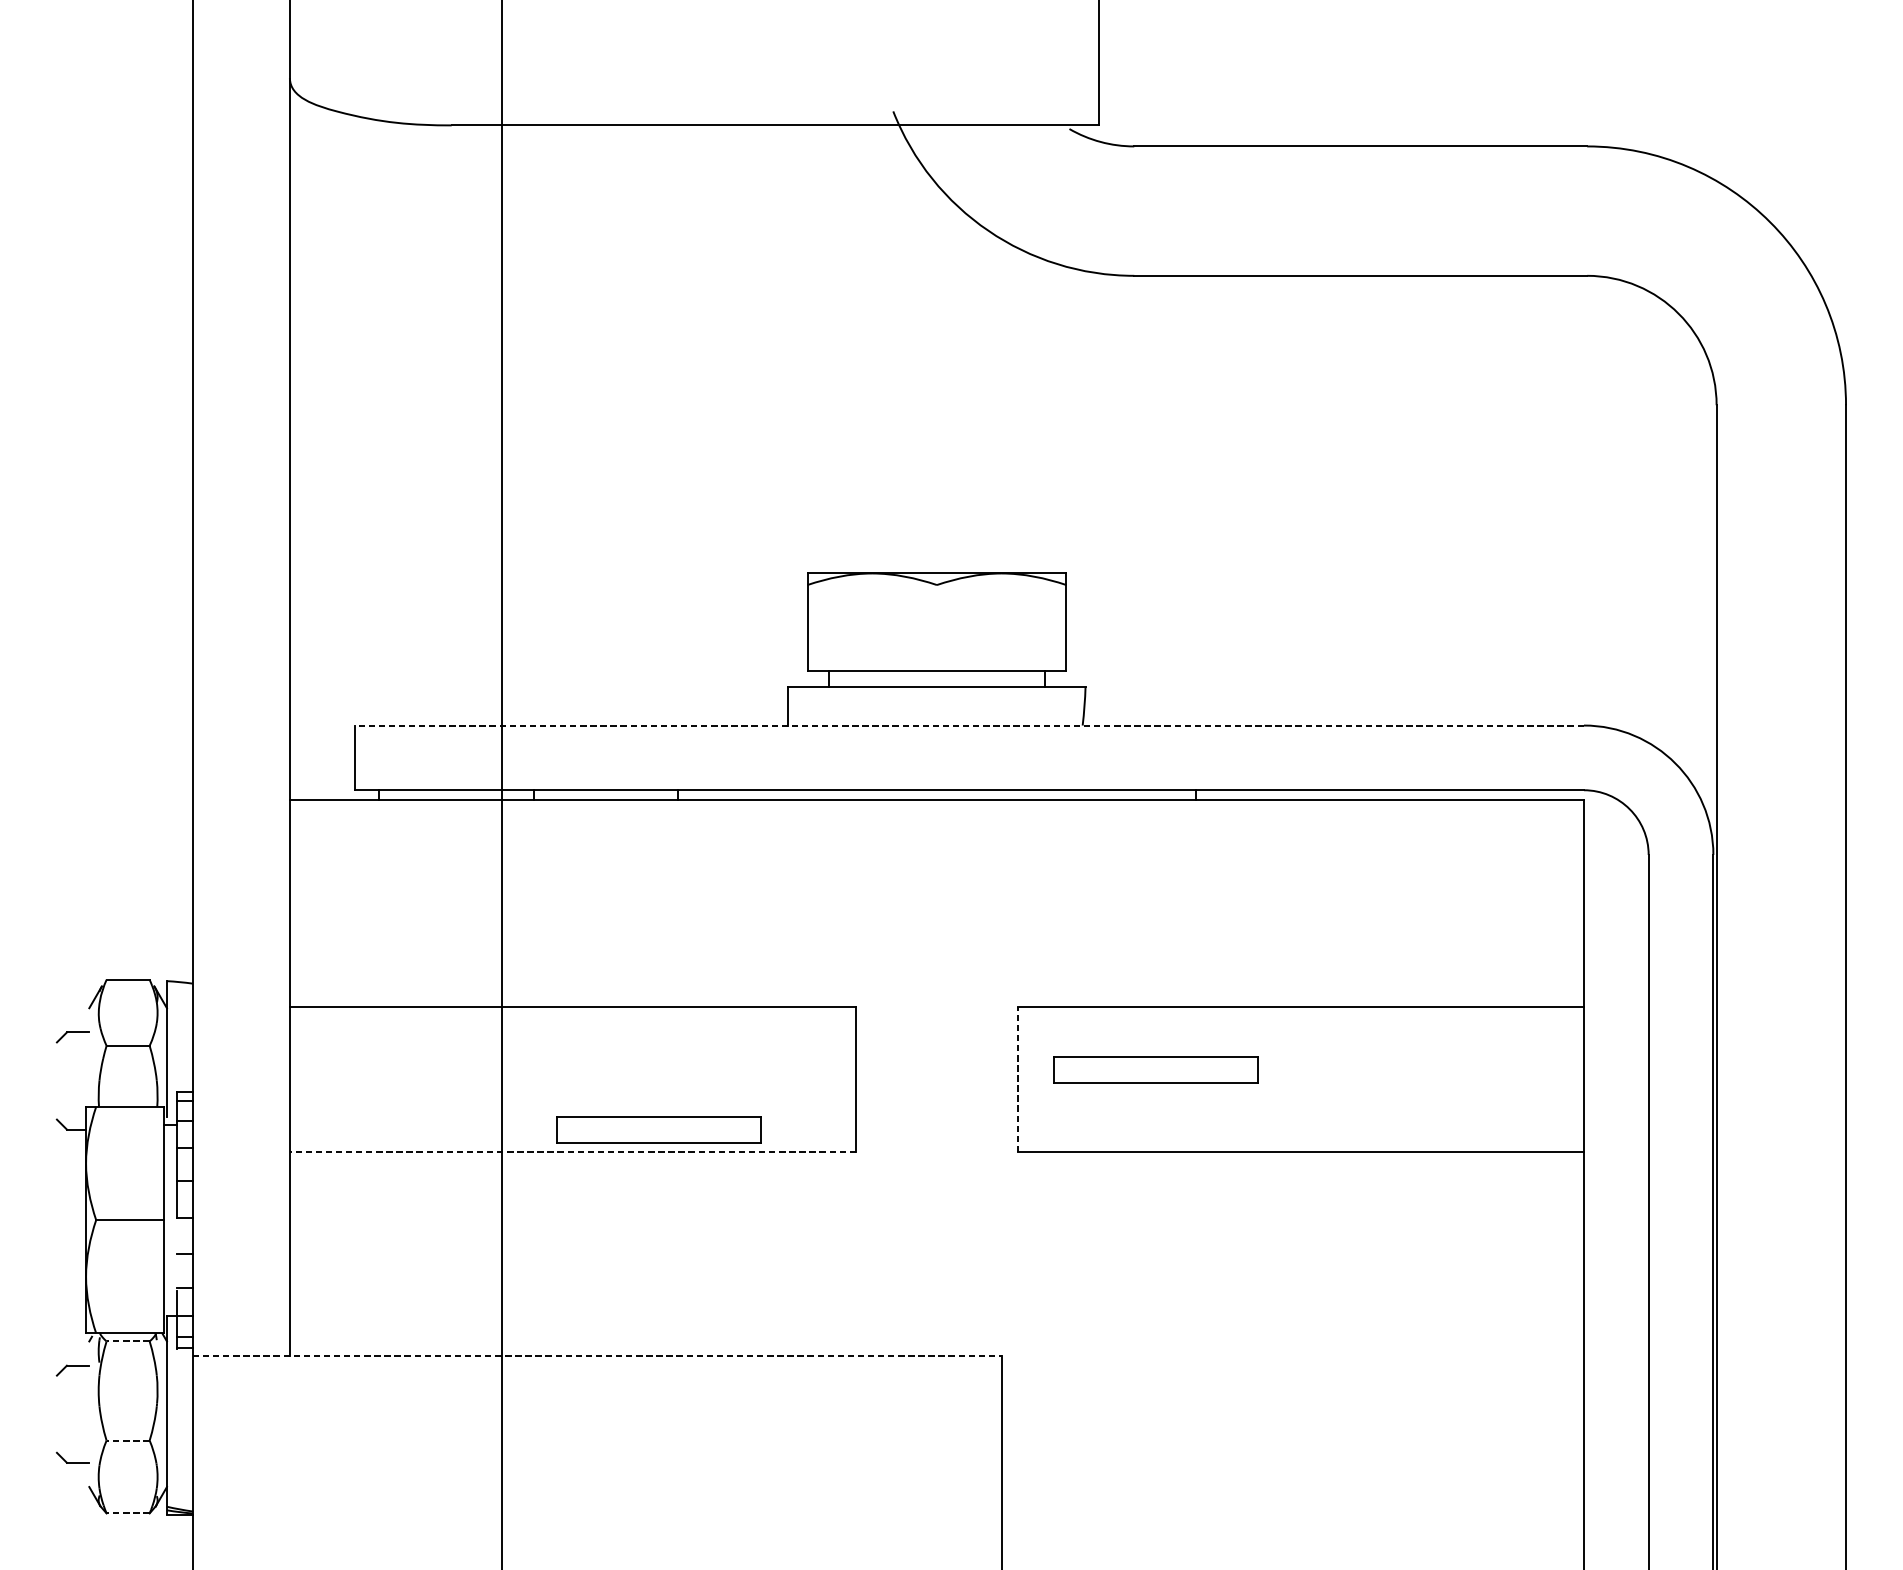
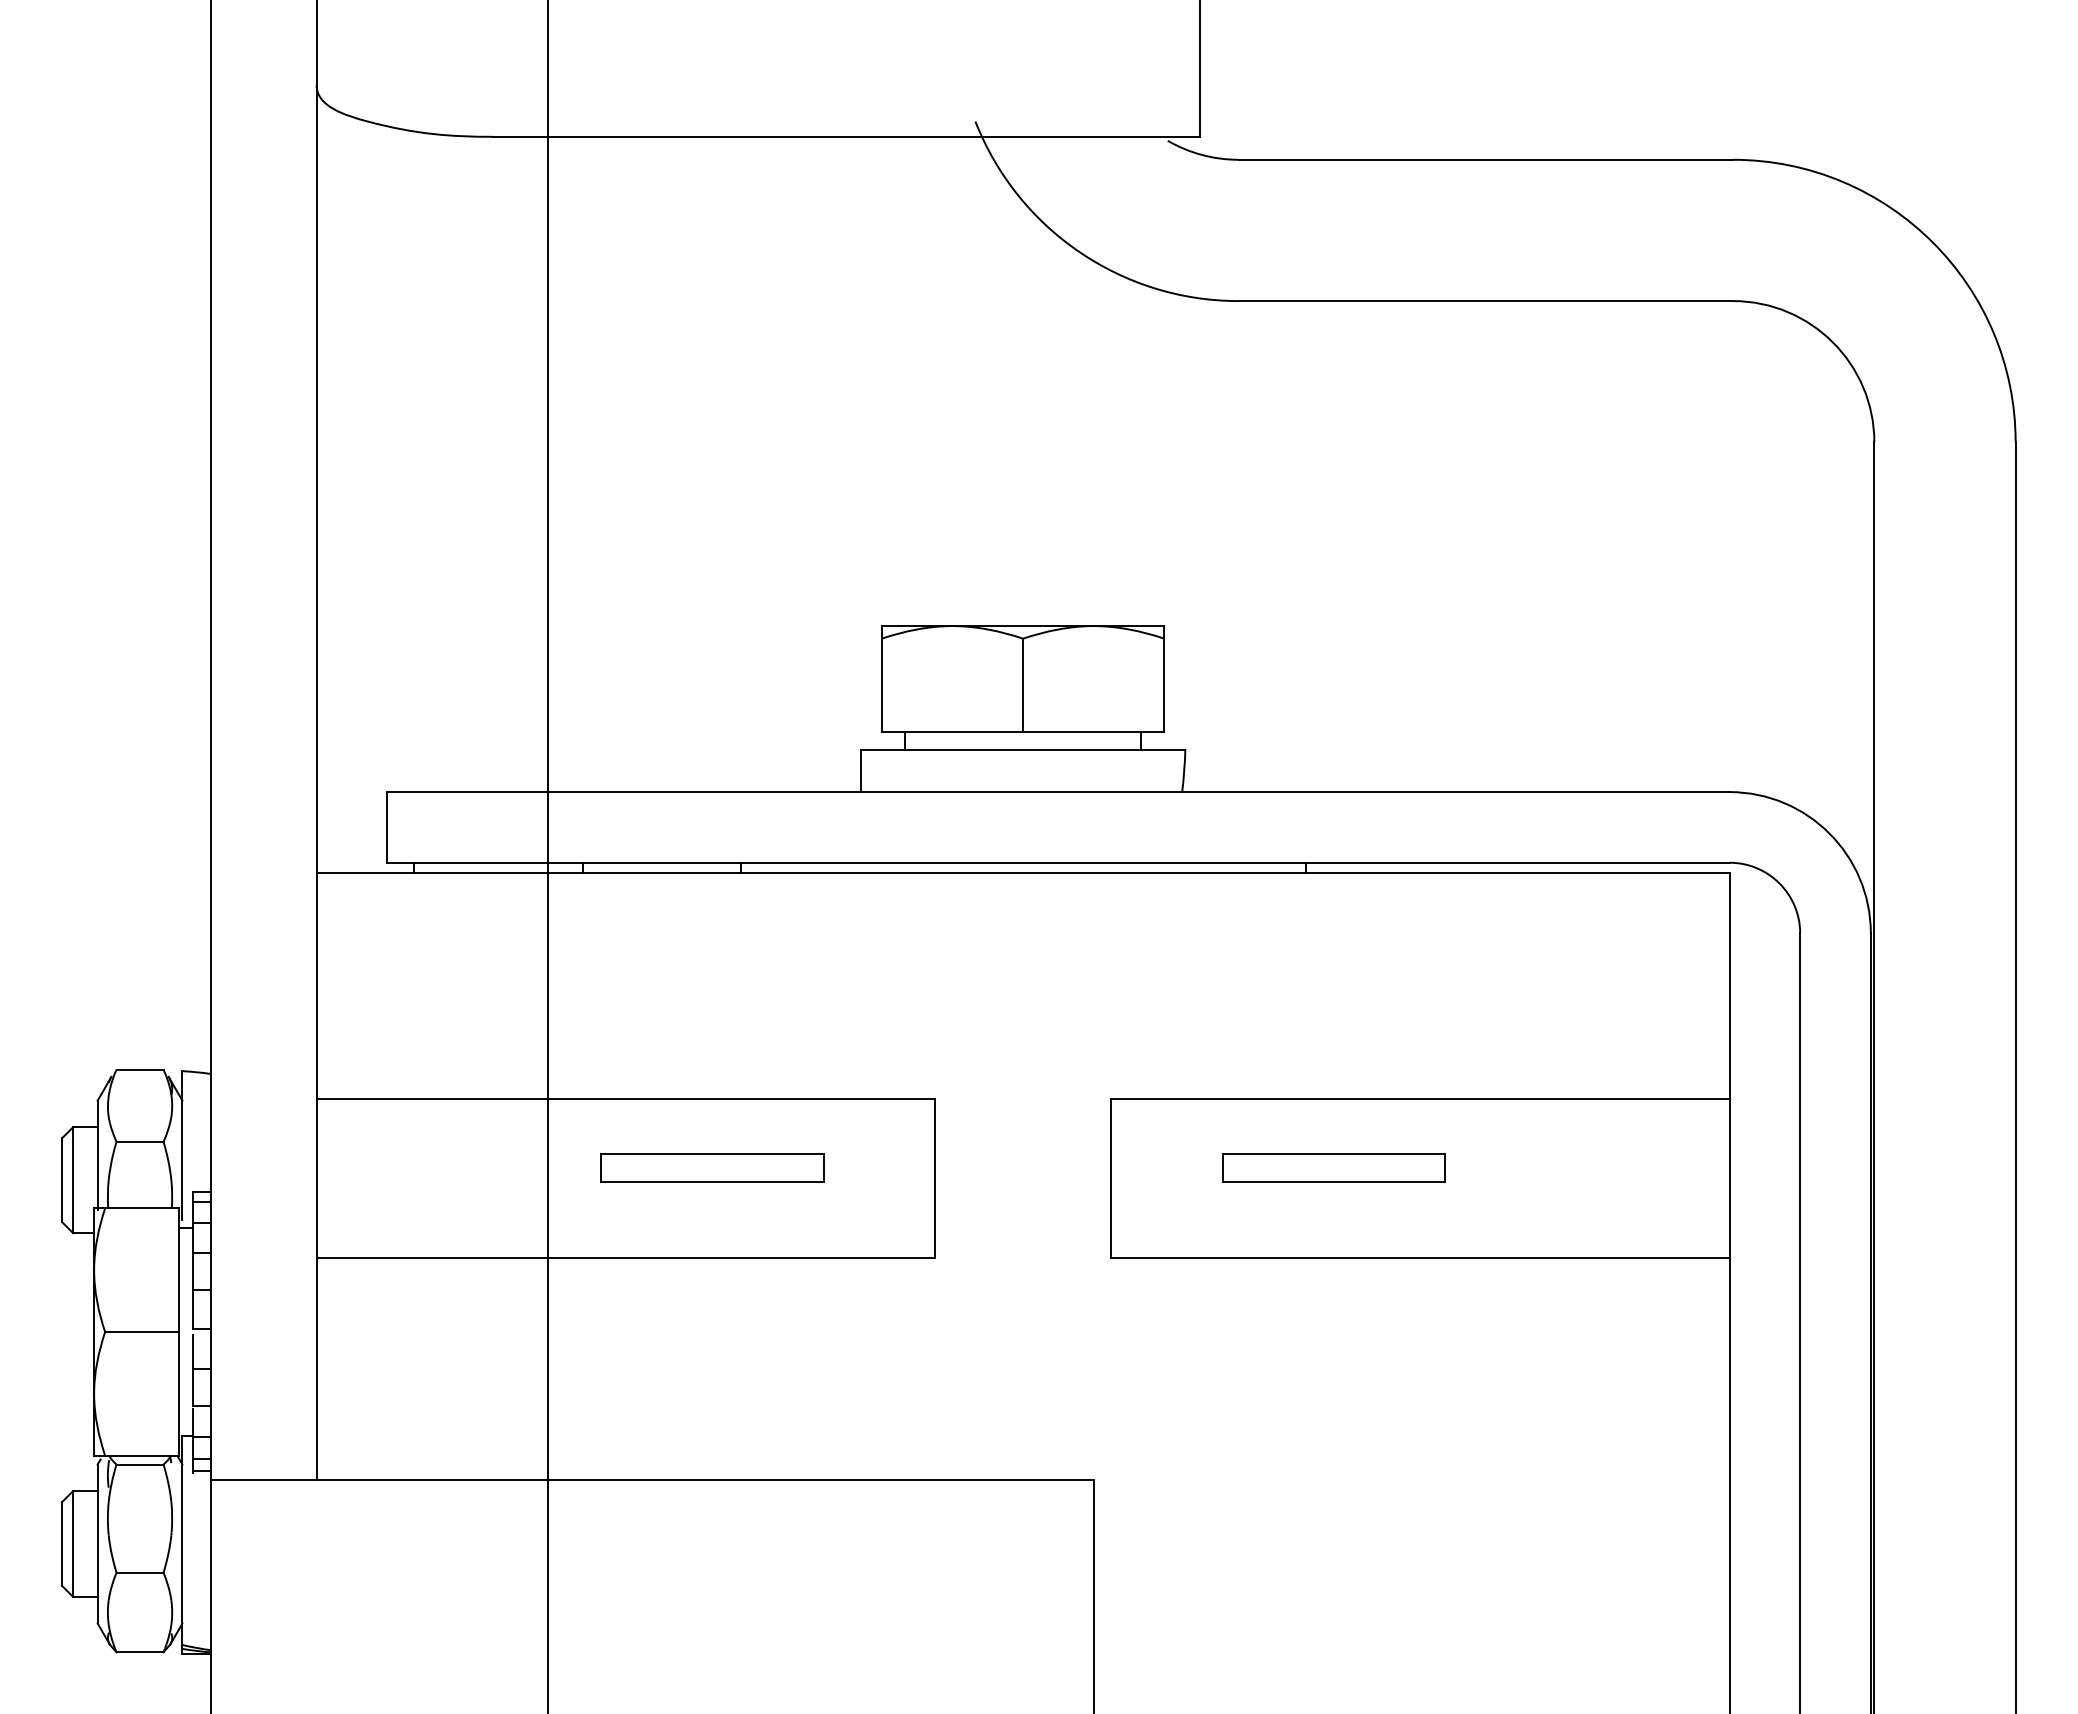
line: (937, 627) -> (1023, 685), added
line: (968, 725) -> (1057, 792), dashed -> solid
line: (89, 1057) -> (97, 1154), added
part: (1155, 1069) -> (1333, 1167), moved
line: (1017, 1078) -> (1111, 1177), dashed -> solid
line: (57, 1081) -> (62, 1180), added
line: (67, 1081) -> (73, 1180), added
part: (658, 1128) -> (712, 1167), moved
line: (572, 1151) -> (625, 1257), dashed -> solid
line: (177, 1255) -> (193, 1370), added
line: (128, 1341) -> (140, 1464), dashed -> solid
line: (597, 1356) -> (652, 1480), dashed -> solid
line: (57, 1413) -> (62, 1543), added
line: (89, 1413) -> (97, 1543), added
line: (67, 1414) -> (73, 1544), added
line: (128, 1440) -> (140, 1572), dashed -> solid
line: (128, 1513) -> (140, 1652), dashed -> solid

